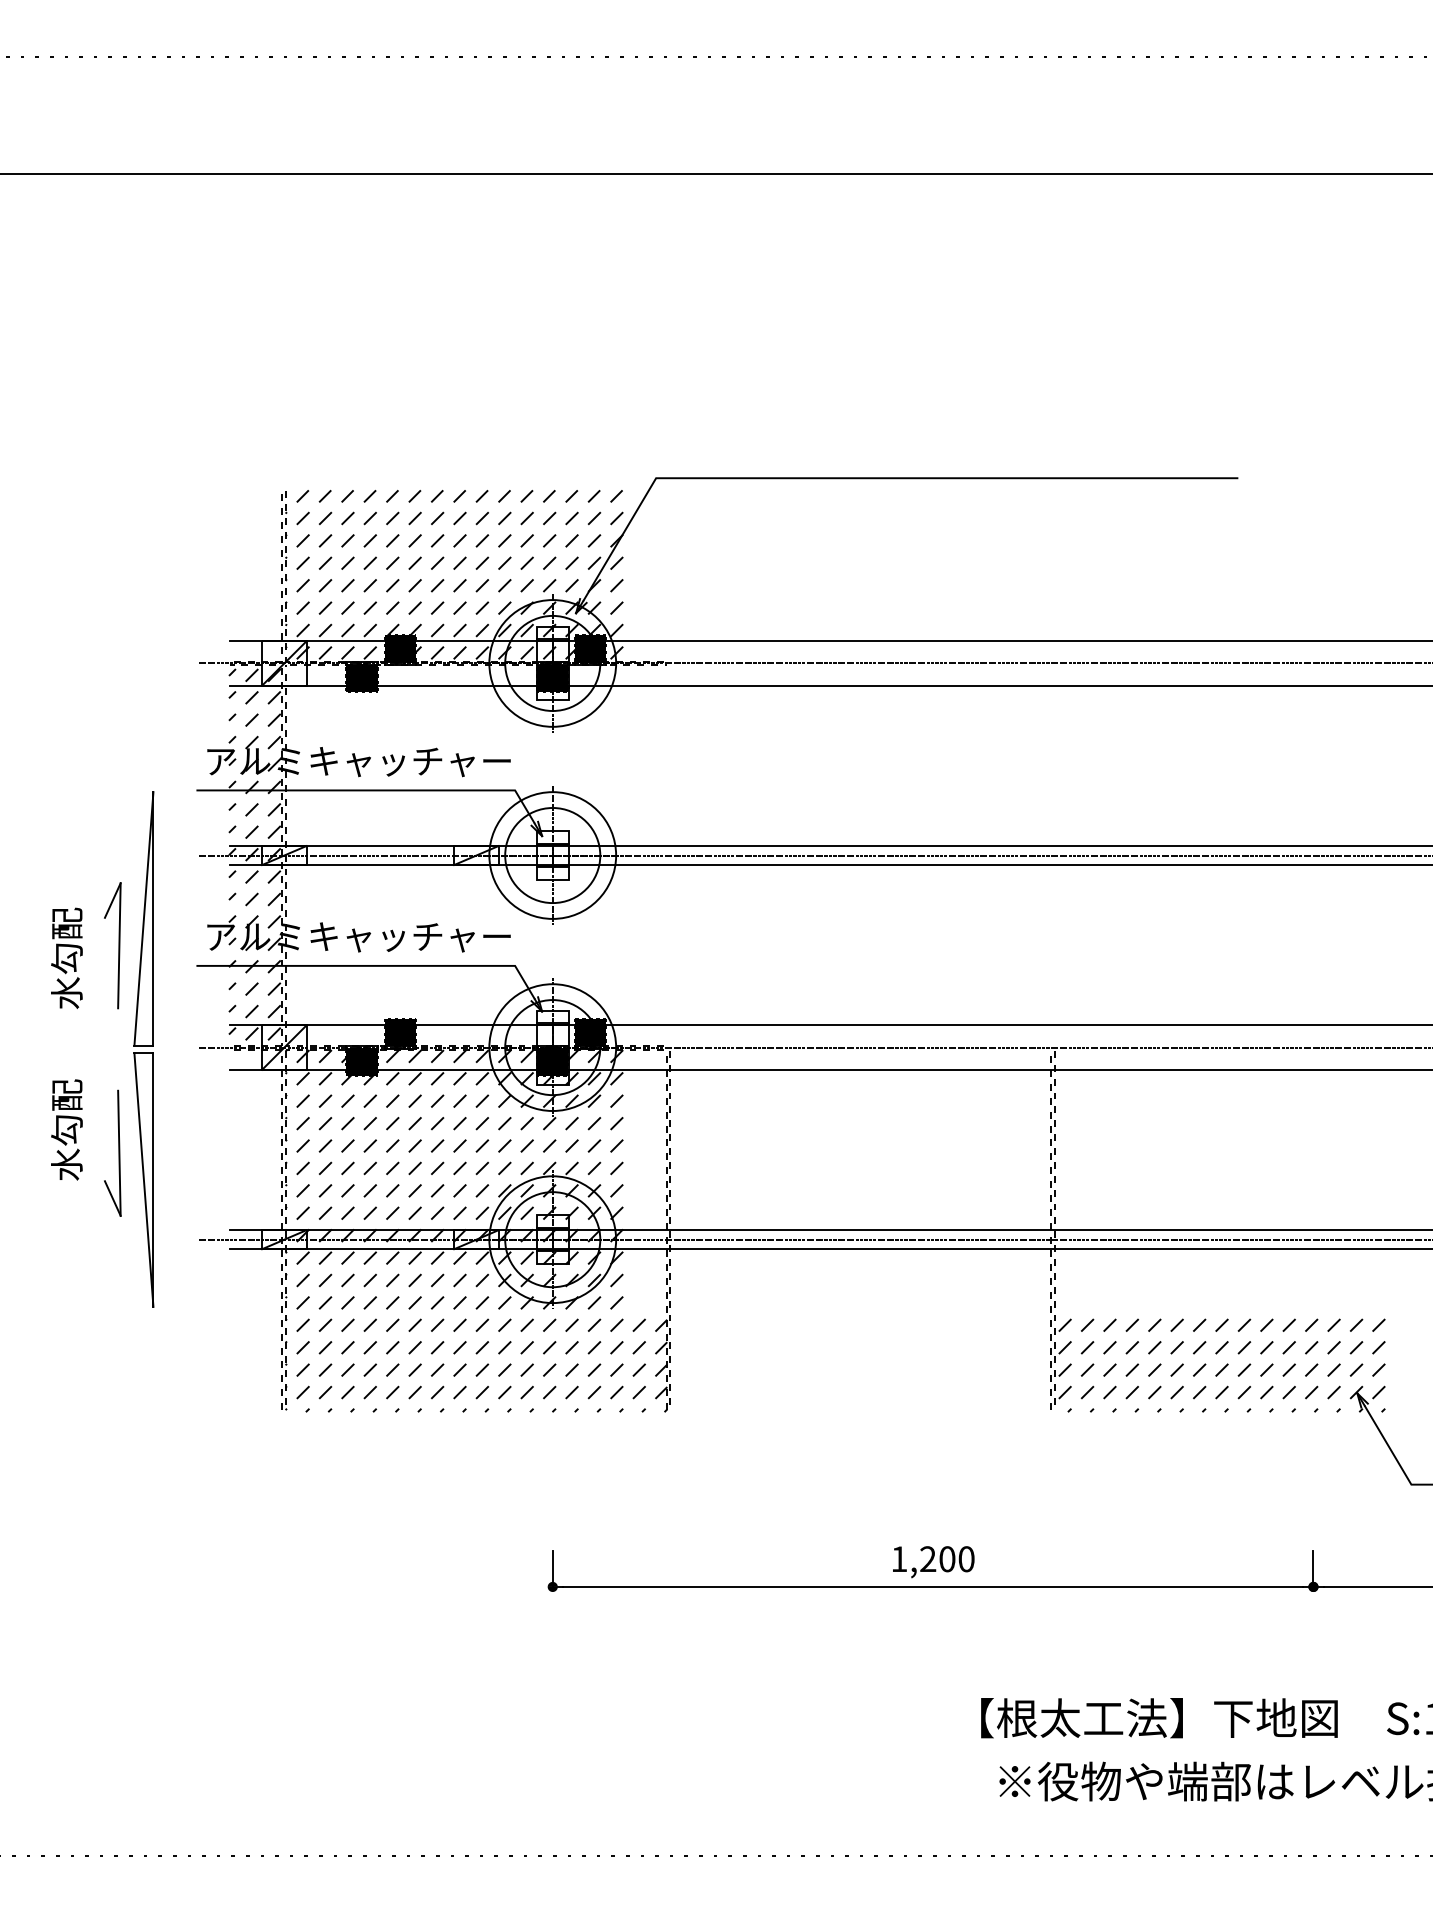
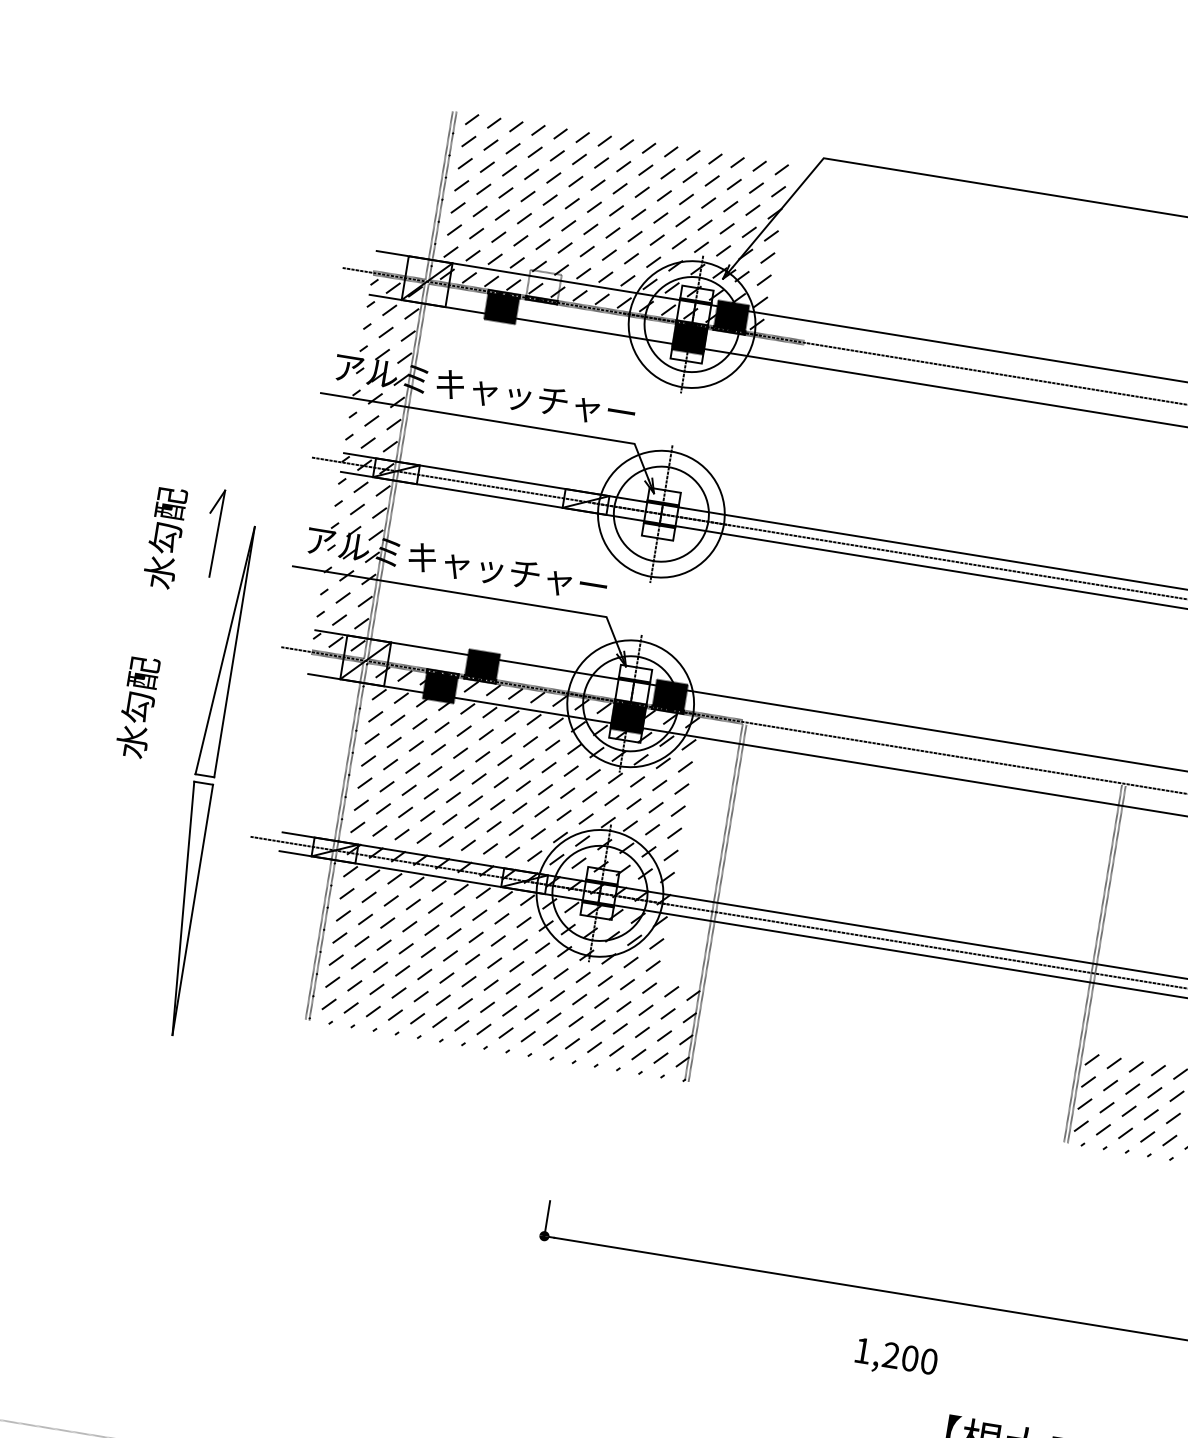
fill: (400, 648) -> (544, 285), removed
part: (112, 945) -> (212, 532), size x0.7
part: (143, 1049) -> (203, 779), moved
part: (112, 1152) -> (179, 736), removed
text: (933, 1562) -> (895, 1359), moved

